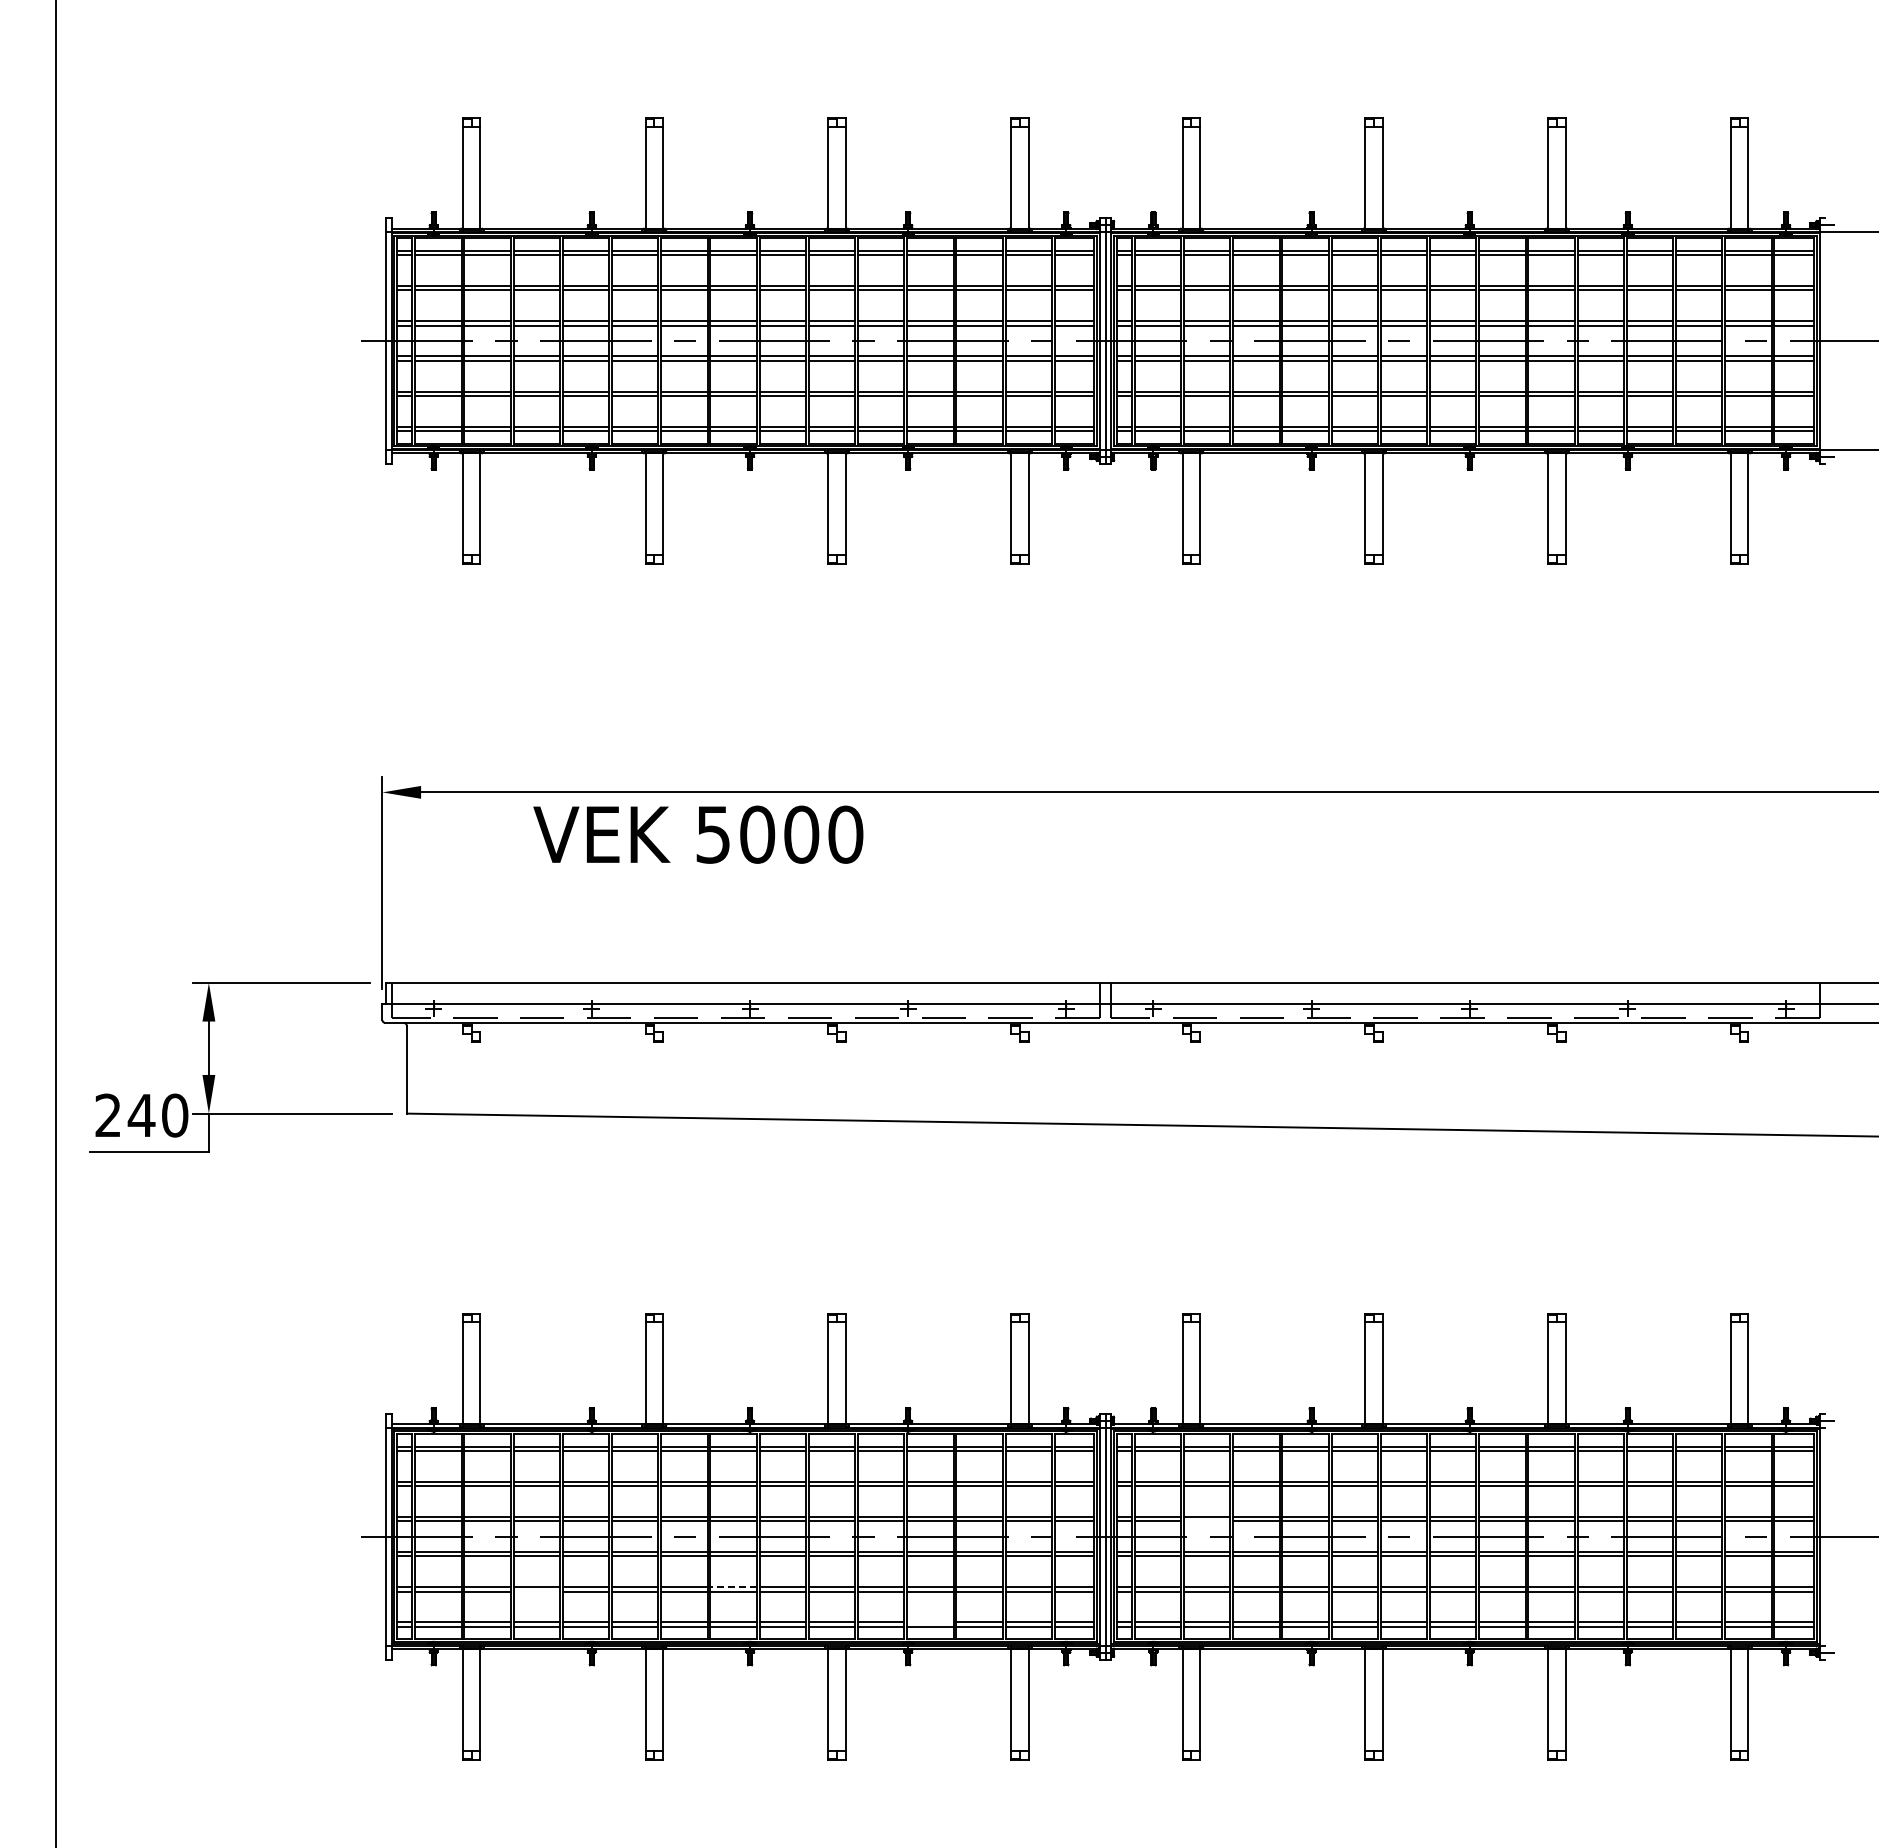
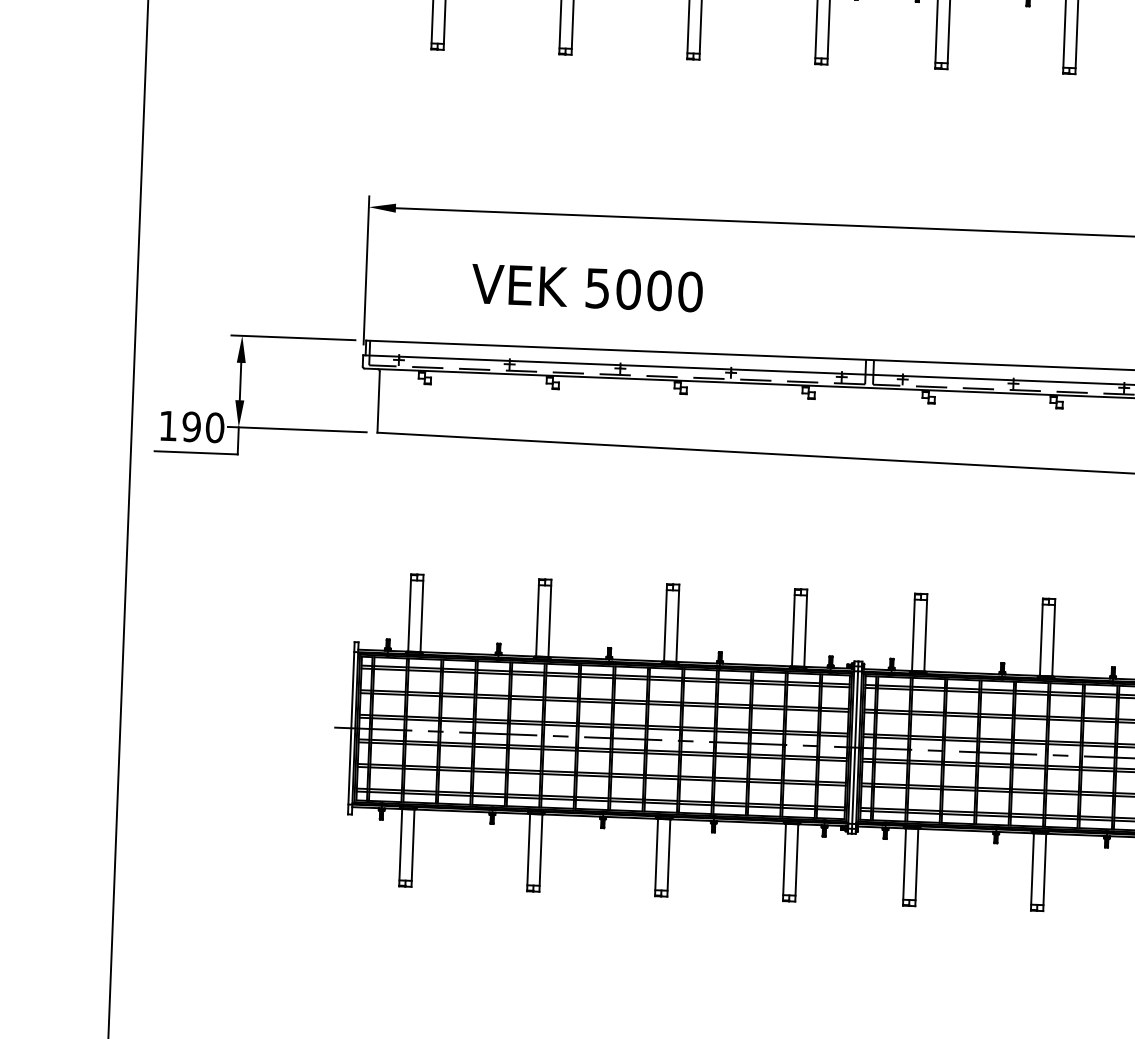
text: (698, 834) -> (587, 287), moved
text: (125, 1115) -> (180, 426), 240 -> 190
line: (1207, 1521) -> (926, 739), added
line: (733, 1587) -> (593, 773), dashed -> solid
line: (536, 1591) -> (455, 770), added
line: (930, 1622) -> (730, 802), added

